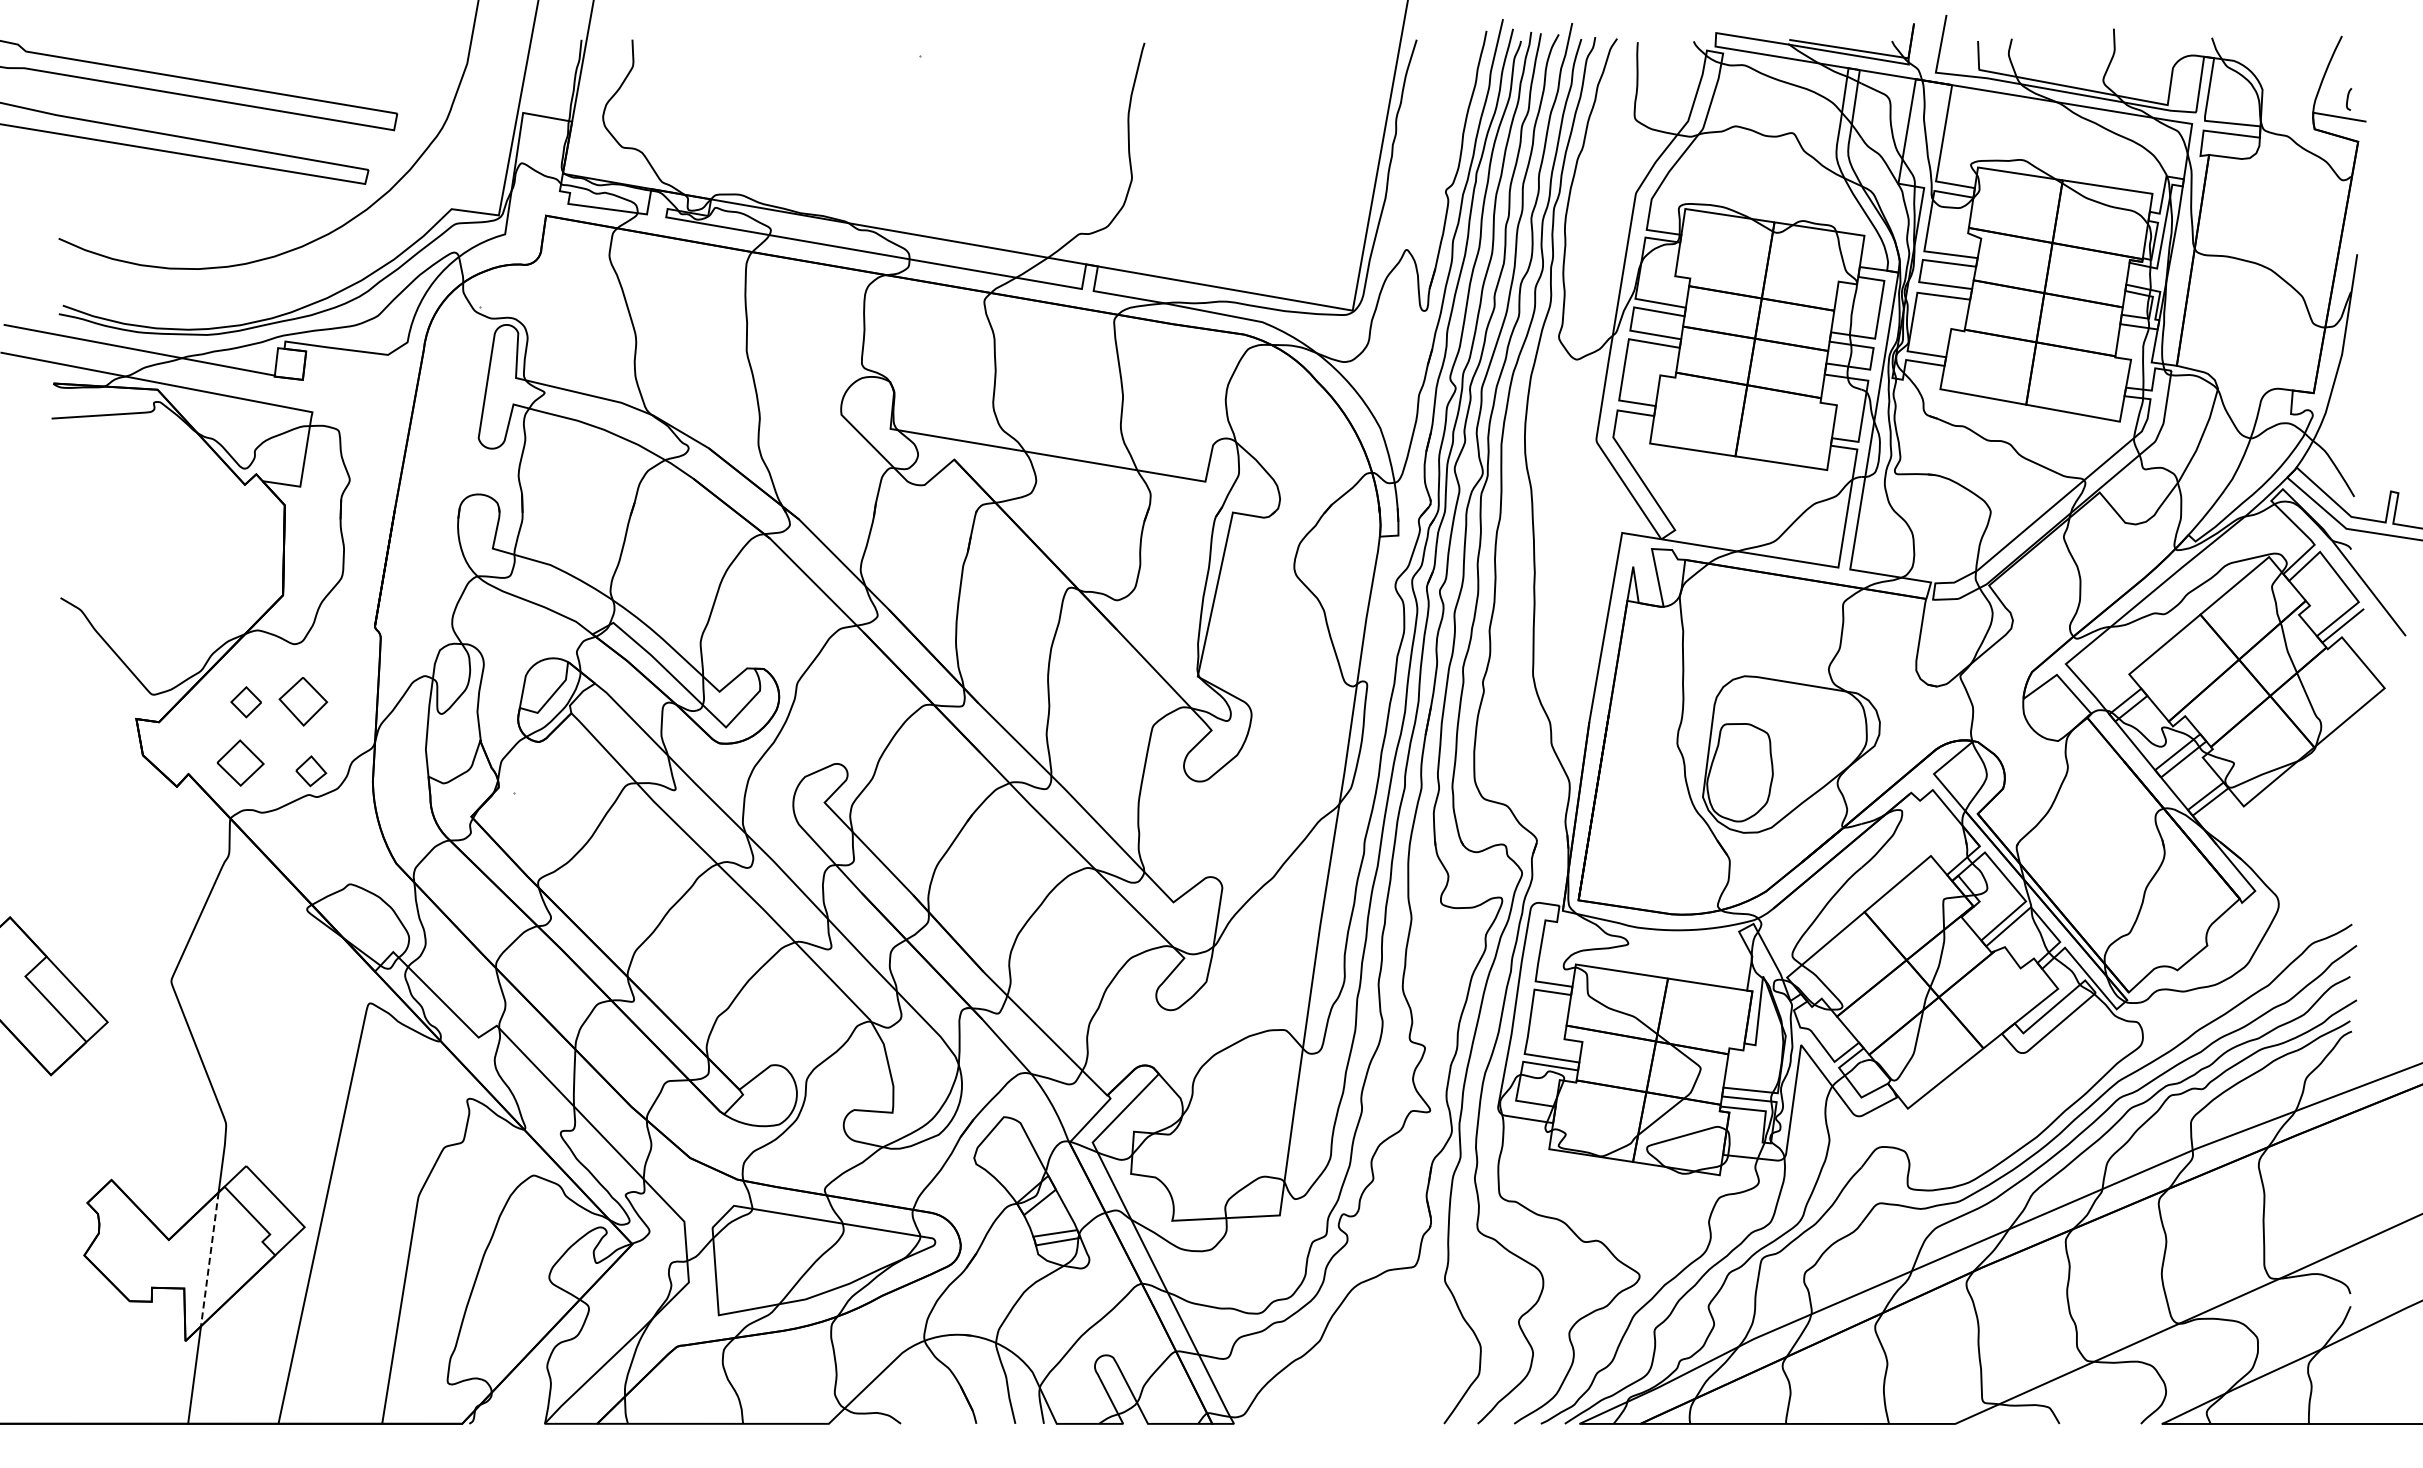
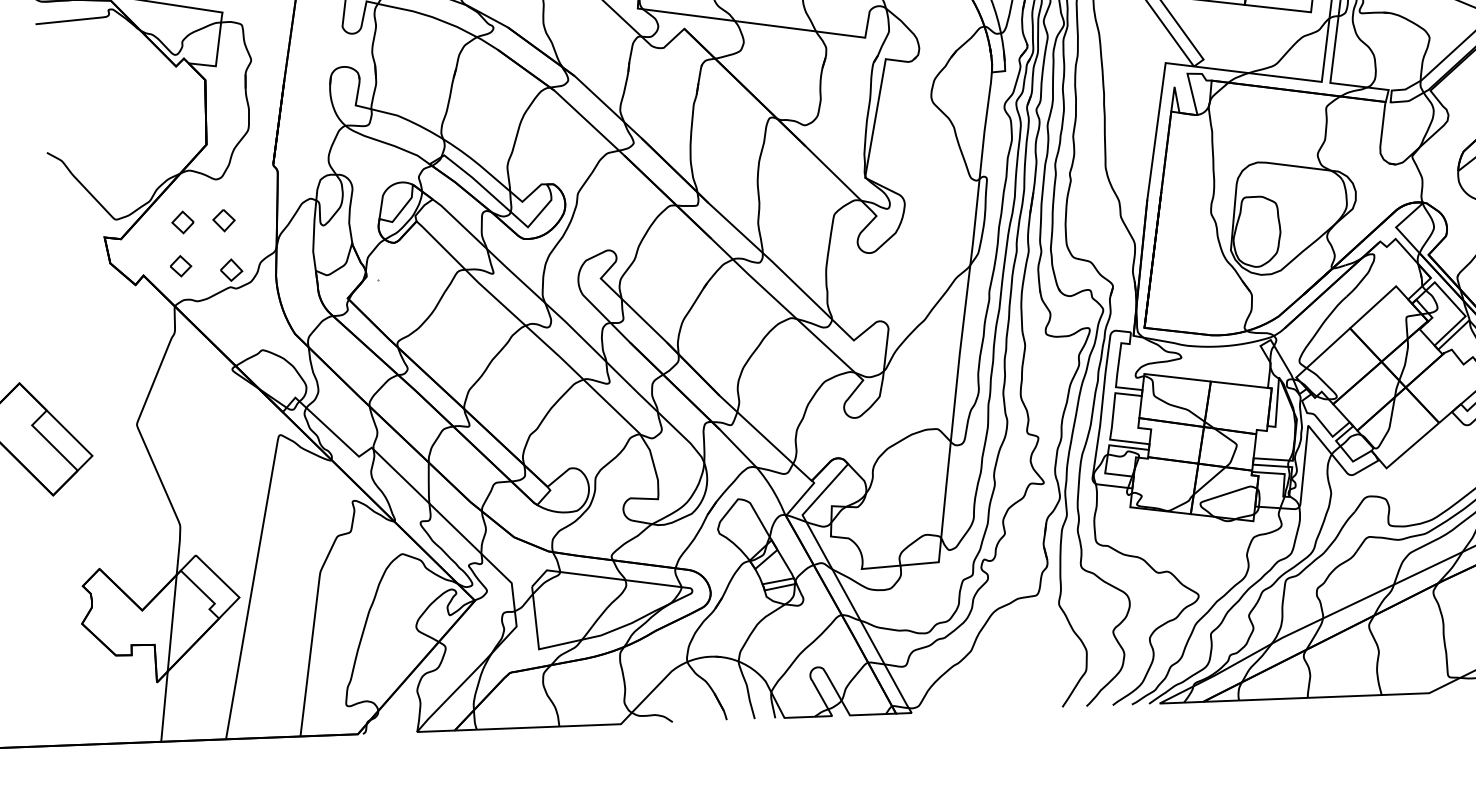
part: (303, 701) -> (224, 220), size x0.62
part: (241, 762) -> (181, 265), size x0.62
line: (209, 1259) -> (172, 623), dashed -> solid

